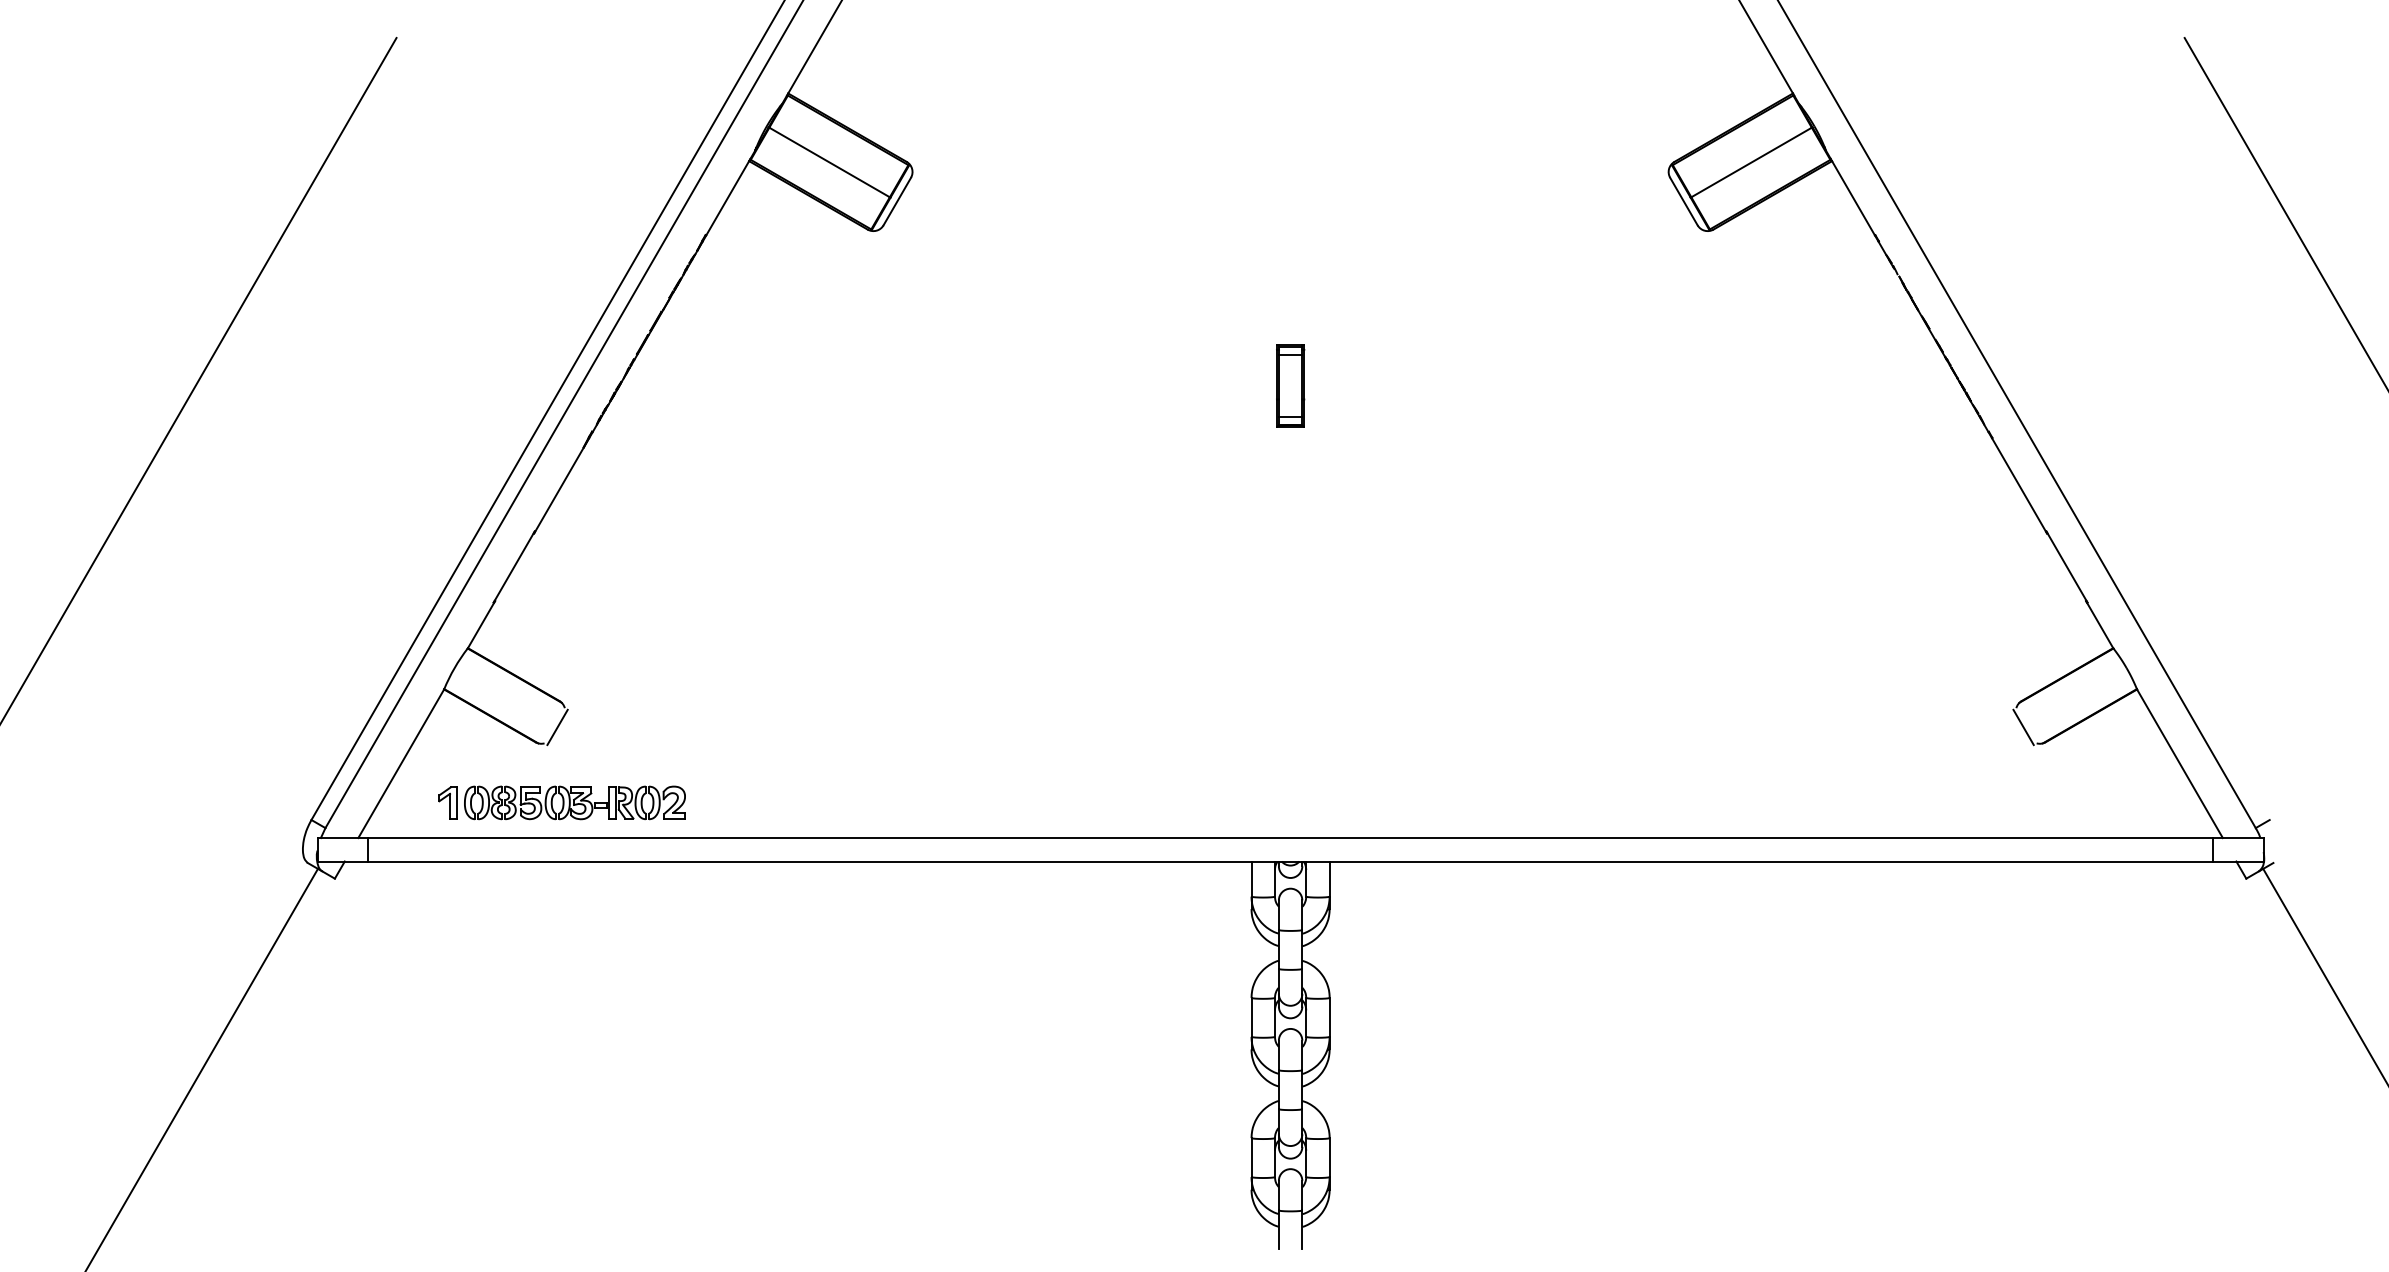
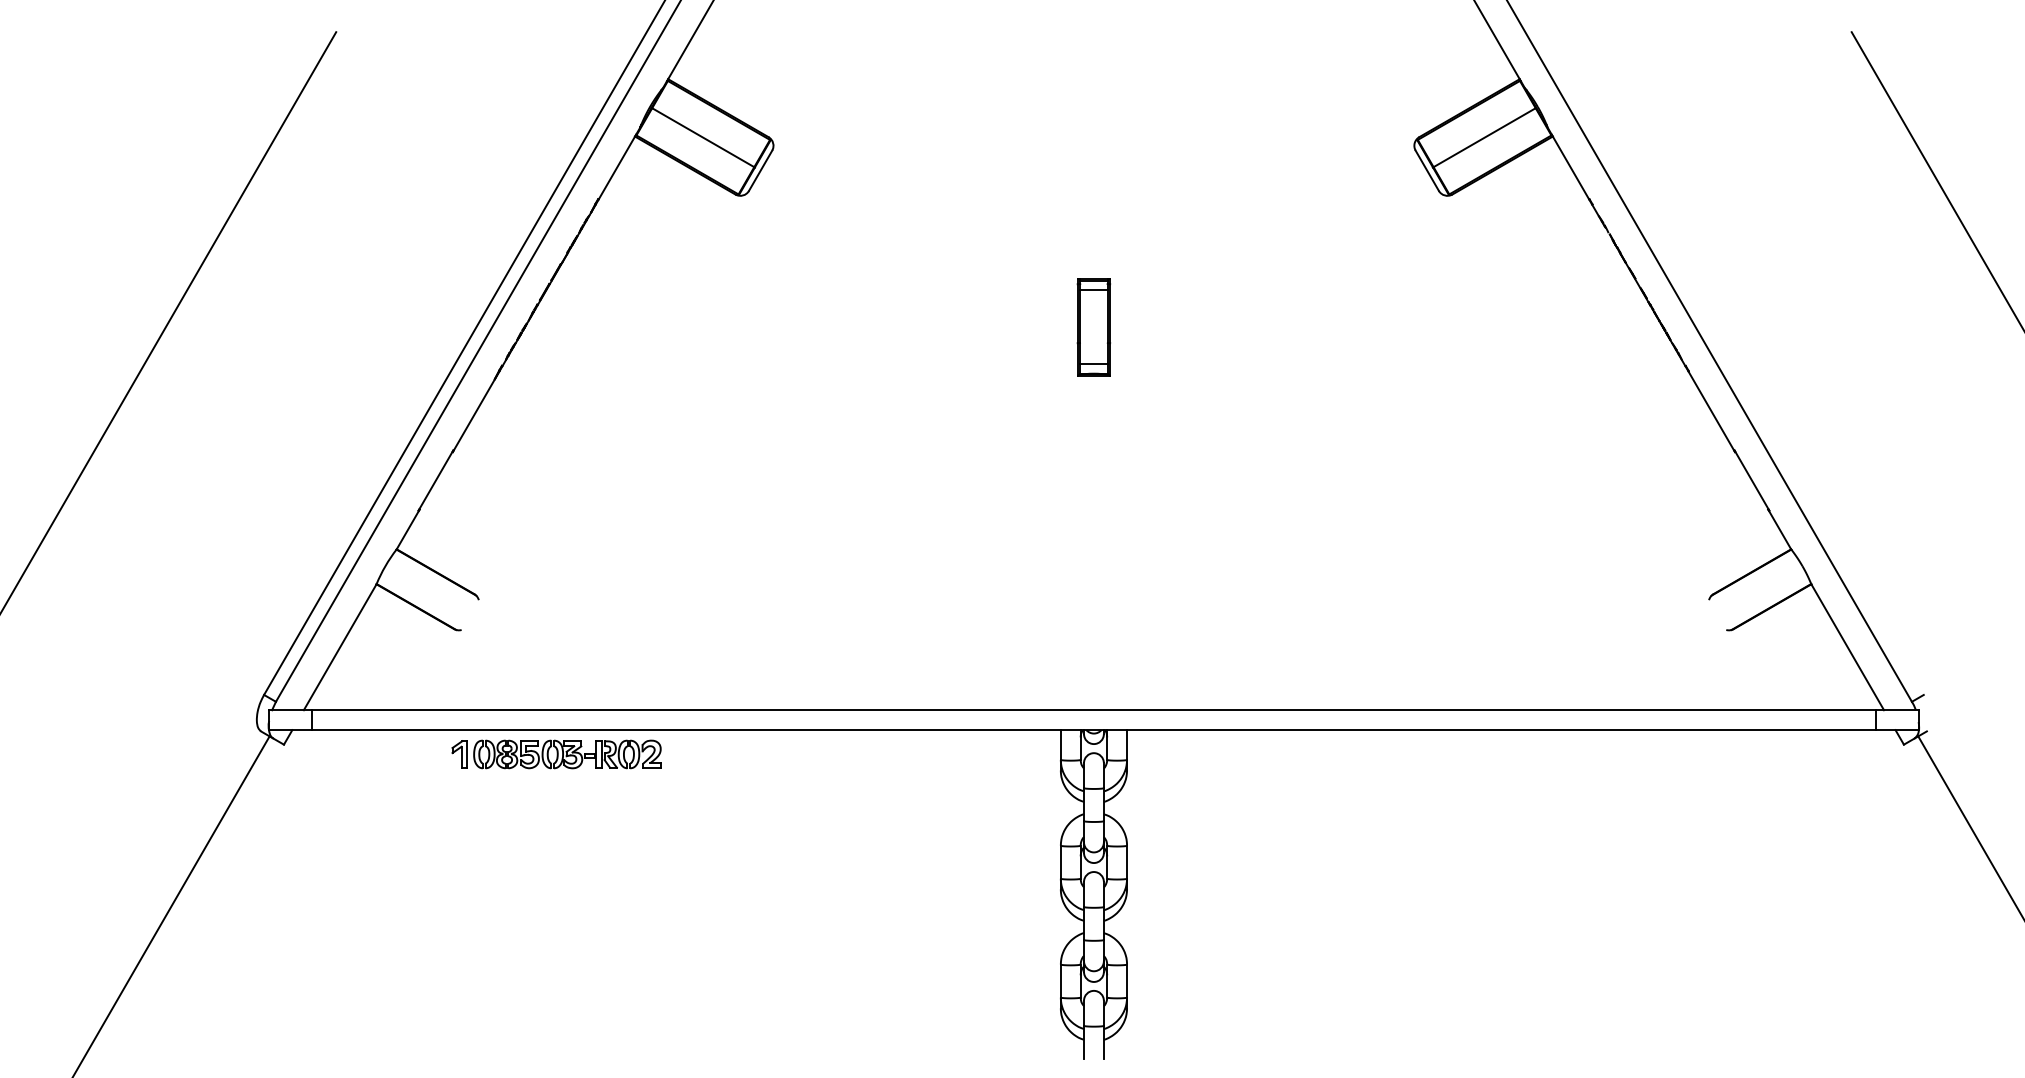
part: (1290, 385) -> (1093, 326), size x1.4
line: (557, 727) -> (472, 616), removed
line: (2022, 727) -> (1714, 616), removed
part: (562, 802) -> (556, 754), moved

